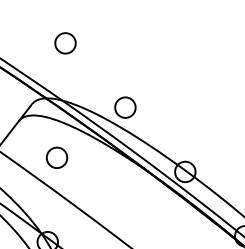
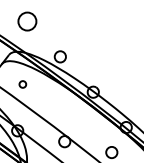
circle: (65, 43) -> (27, 21), size x1.6
circle: (56, 157) -> (22, 84), size x0.6

